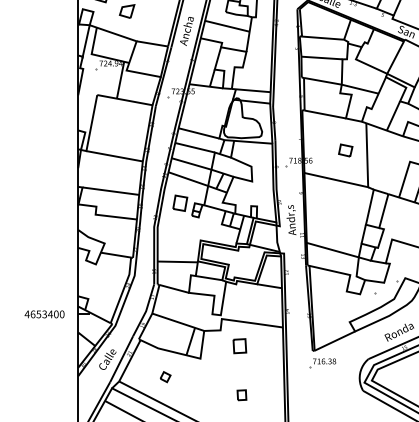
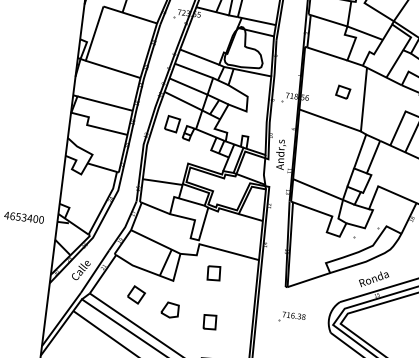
part: (322, 363) -> (291, 317), moved
part: (165, 376) -> (136, 294), size x1.67
part: (200, 387) -> (169, 309), added
part: (241, 395) -> (209, 322), size x1.43

